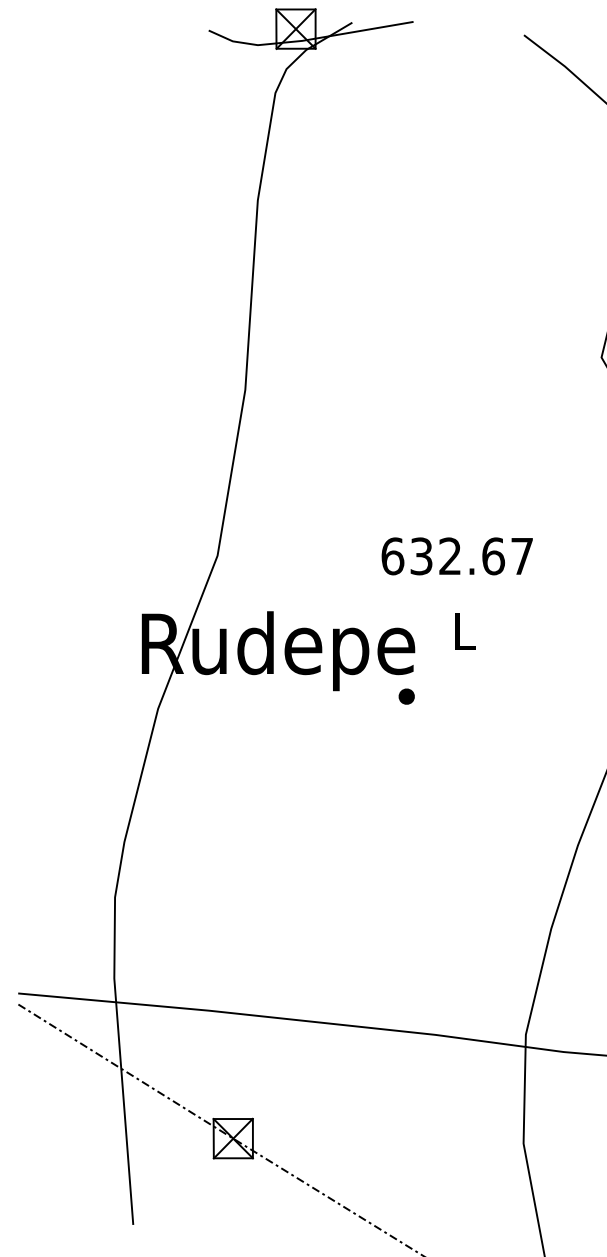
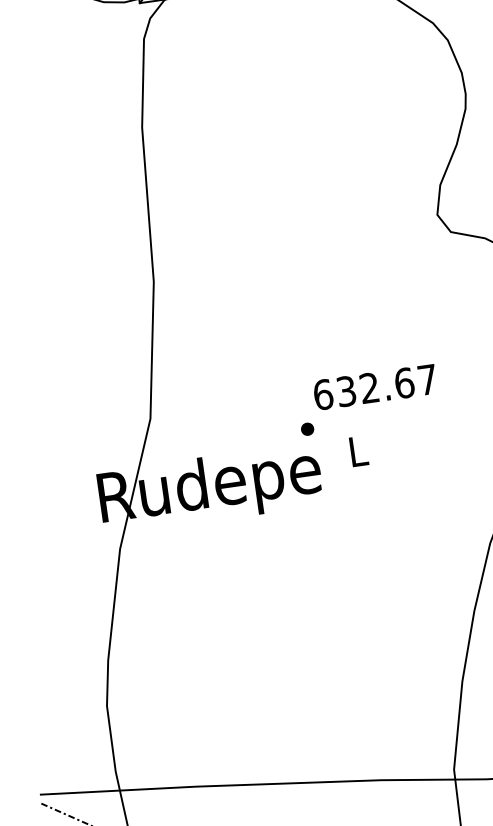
text: (456, 556) -> (374, 387), moved
part: (406, 696) -> (307, 429), moved

